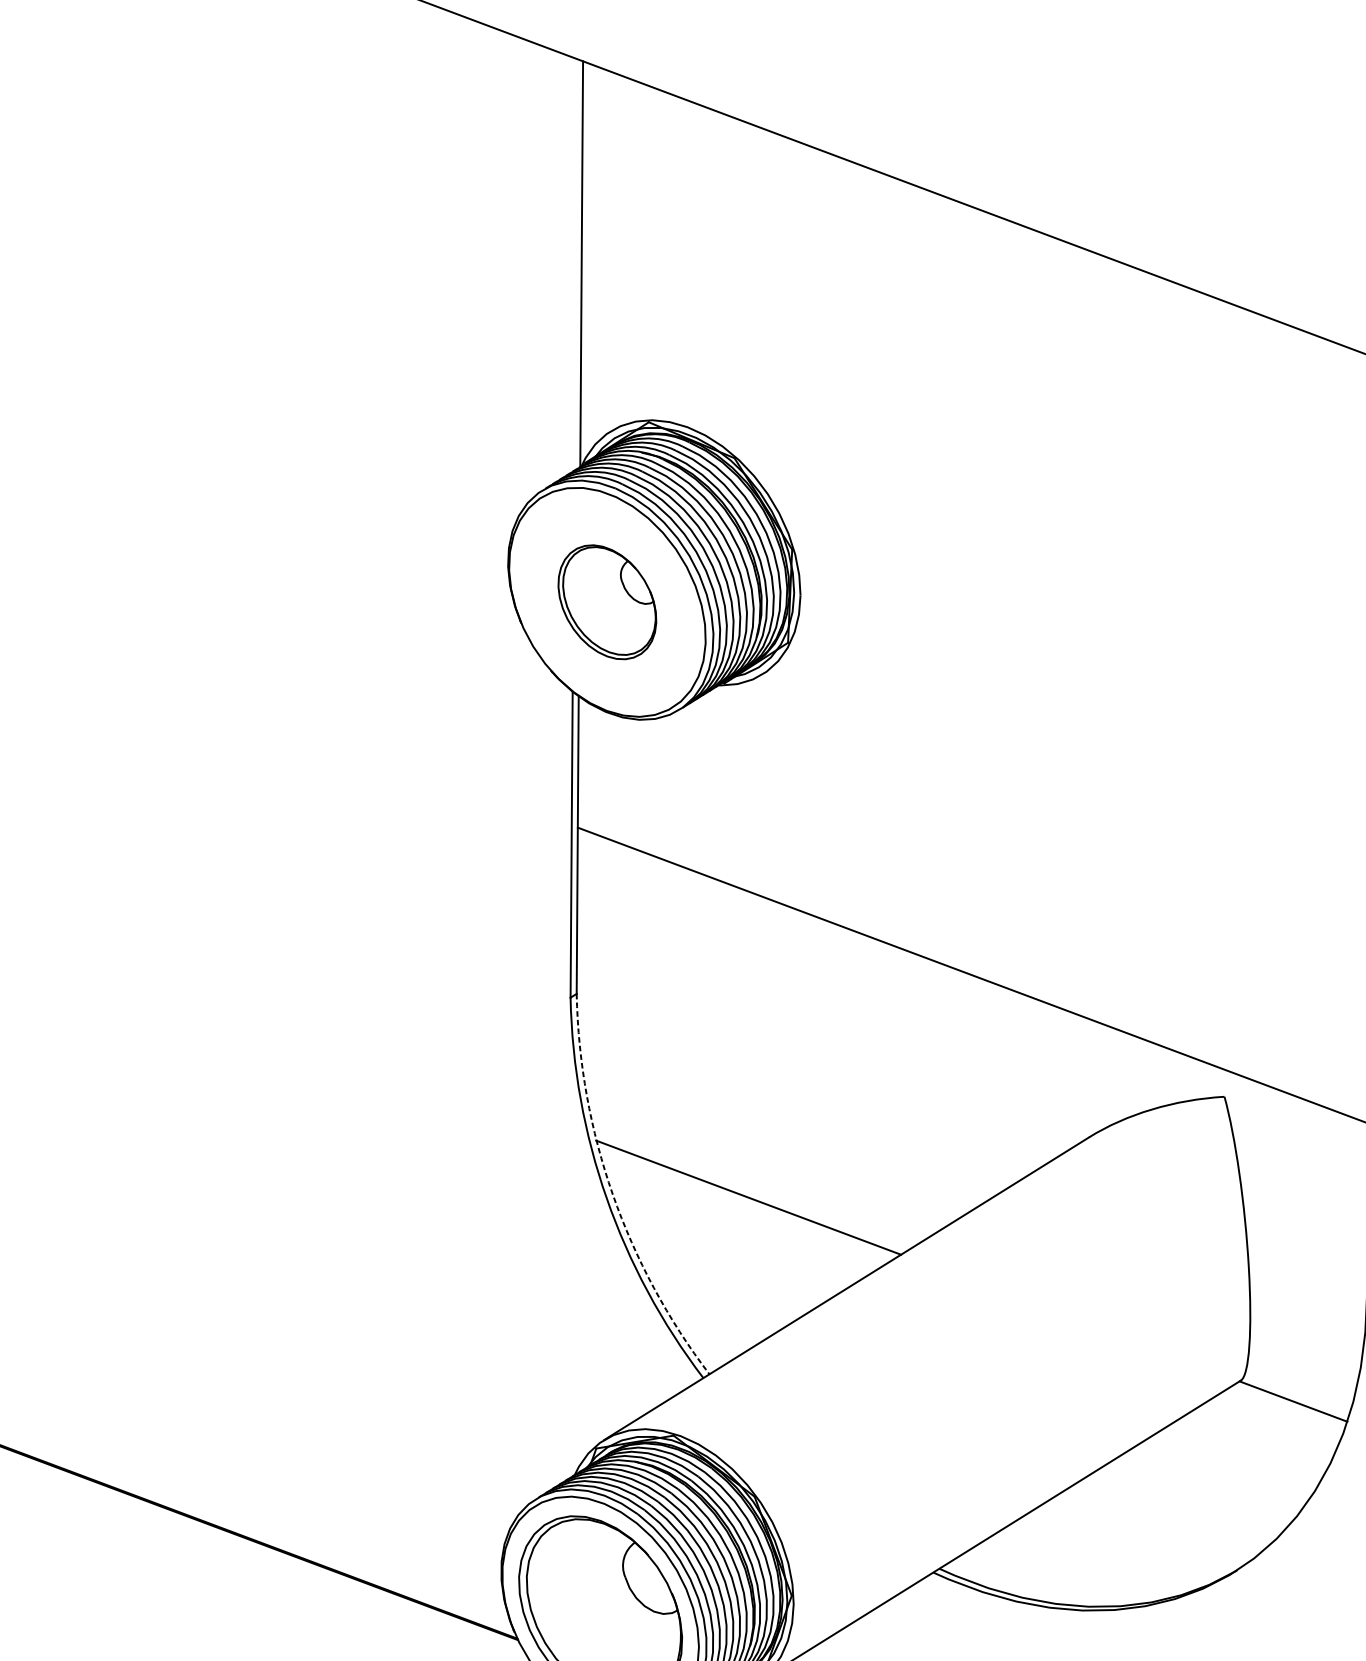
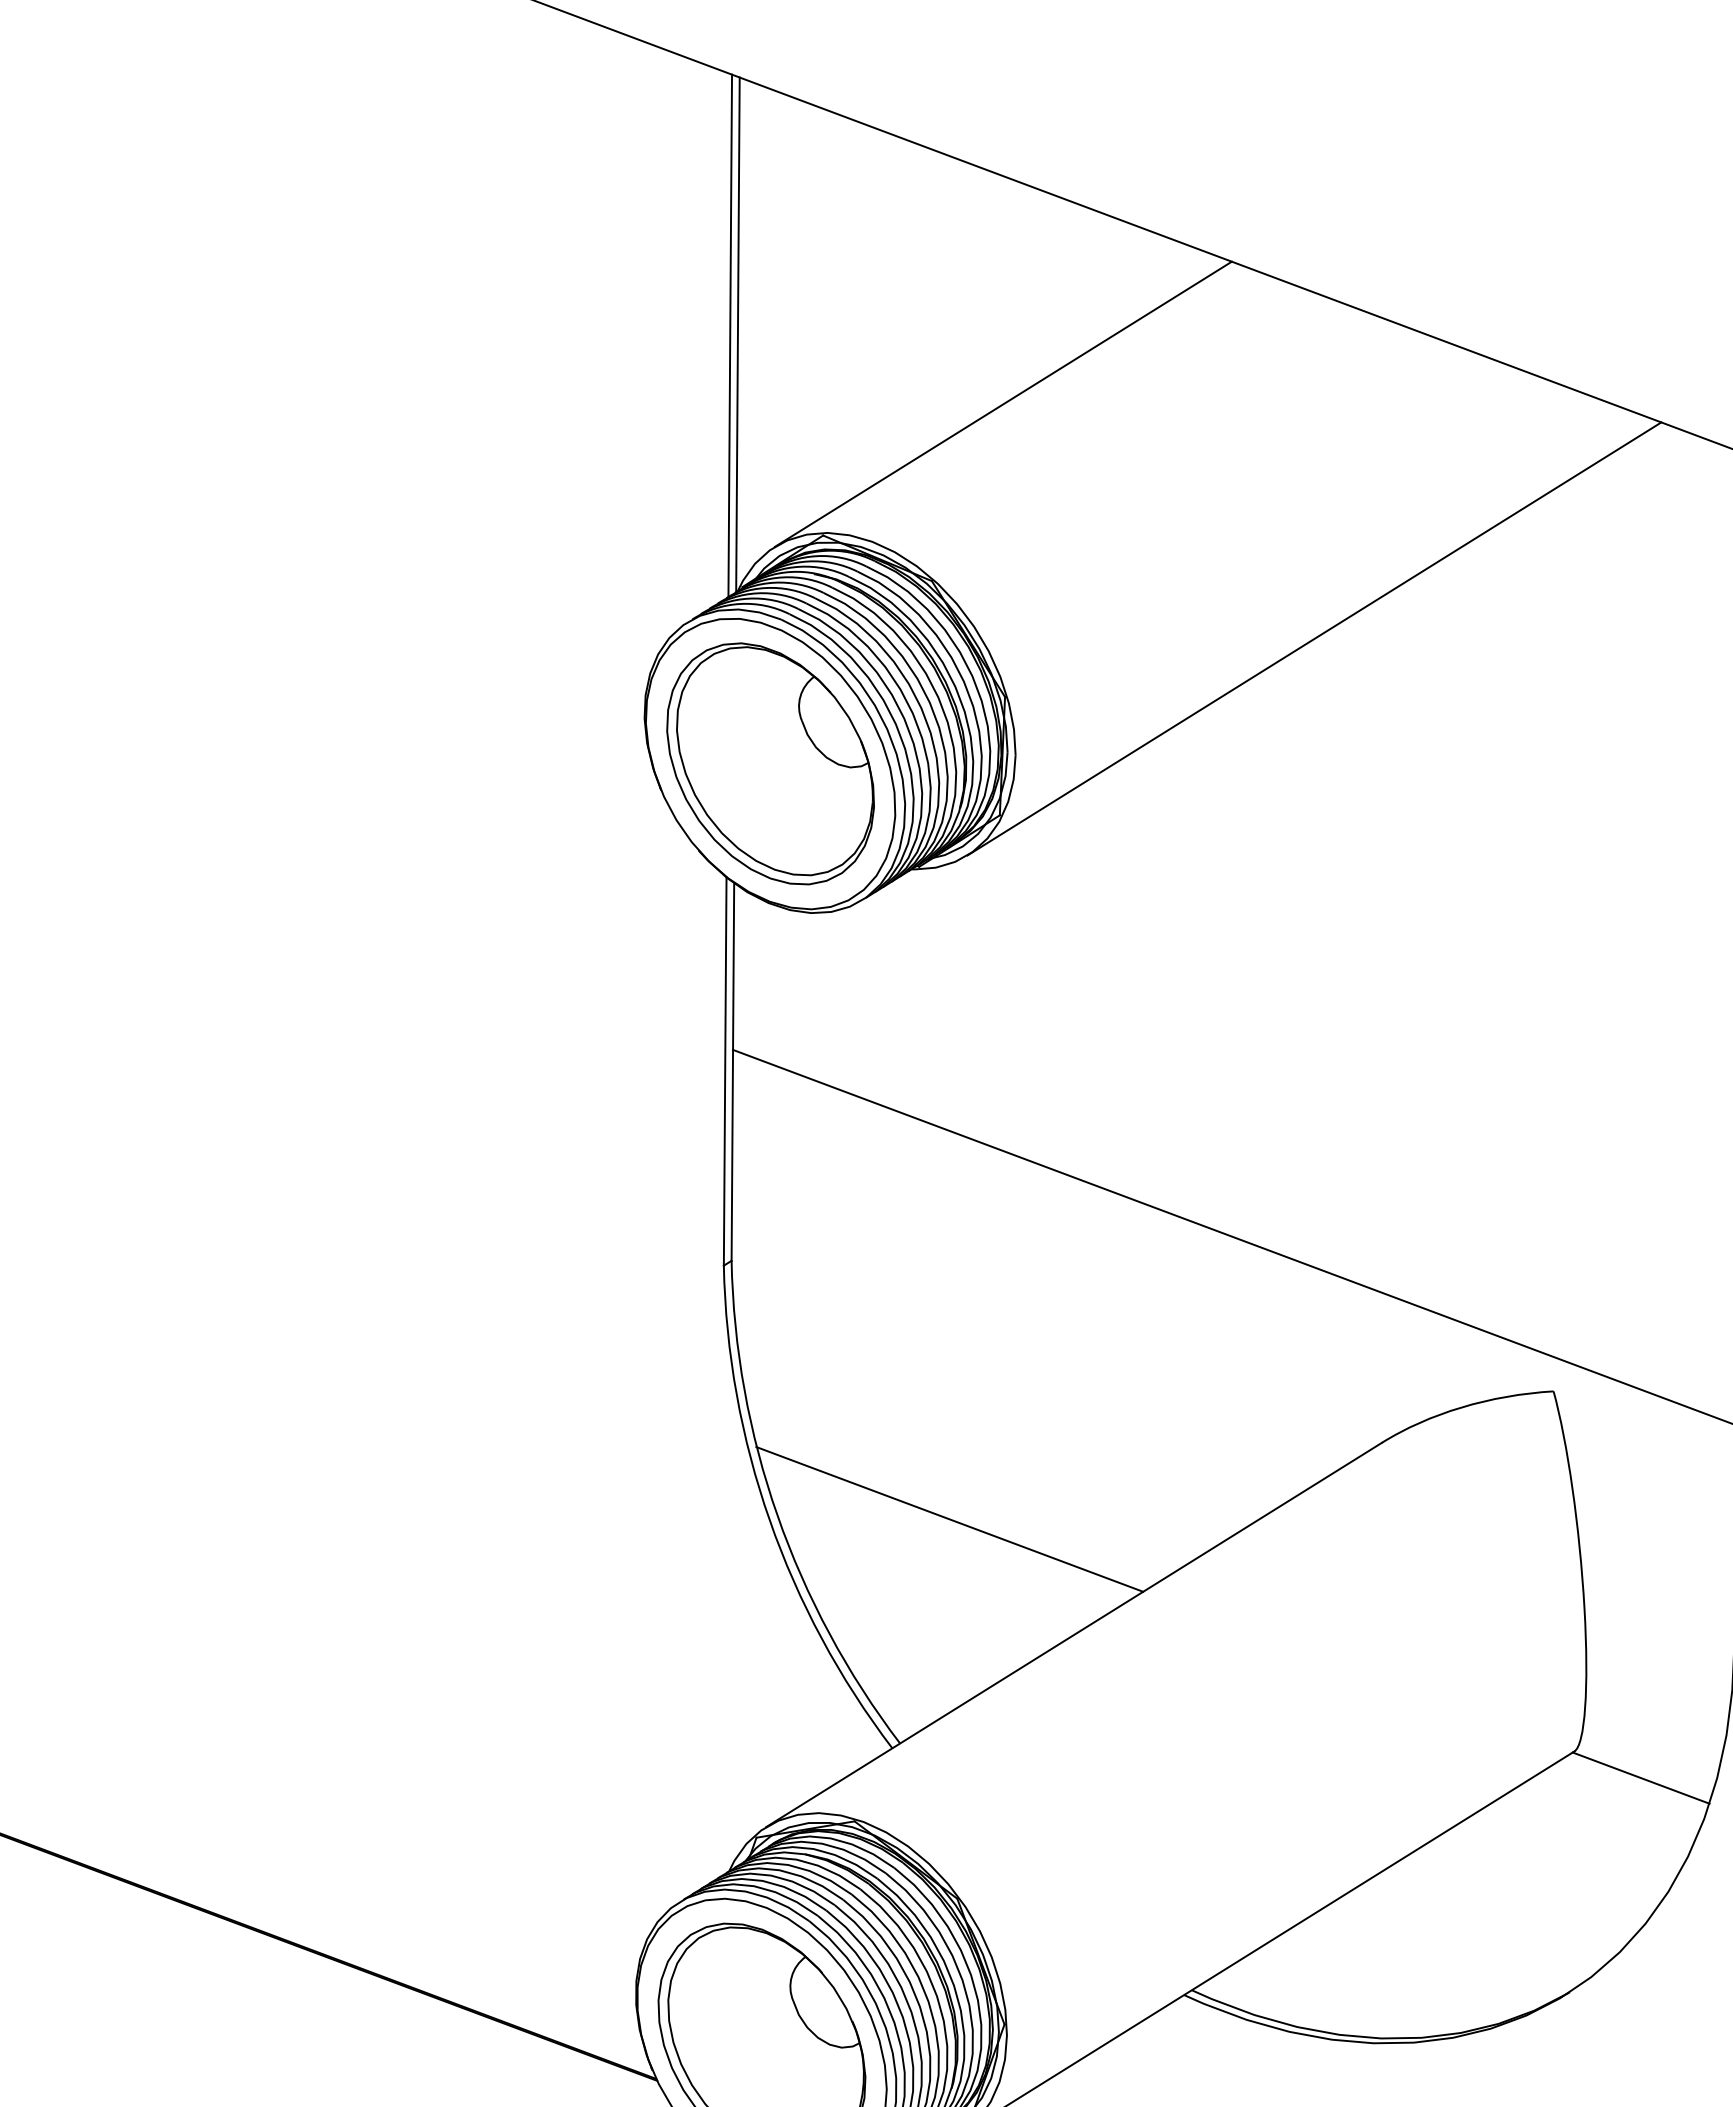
line: (575, 264) -> (730, 335), added
line: (790, 318) -> (1002, 403), added
line: (1036, 503) -> (1314, 638), added
part: (607, 601) -> (770, 763), size x1.67
arc: (612, 1194) -> (777, 1515), dashed -> solid

